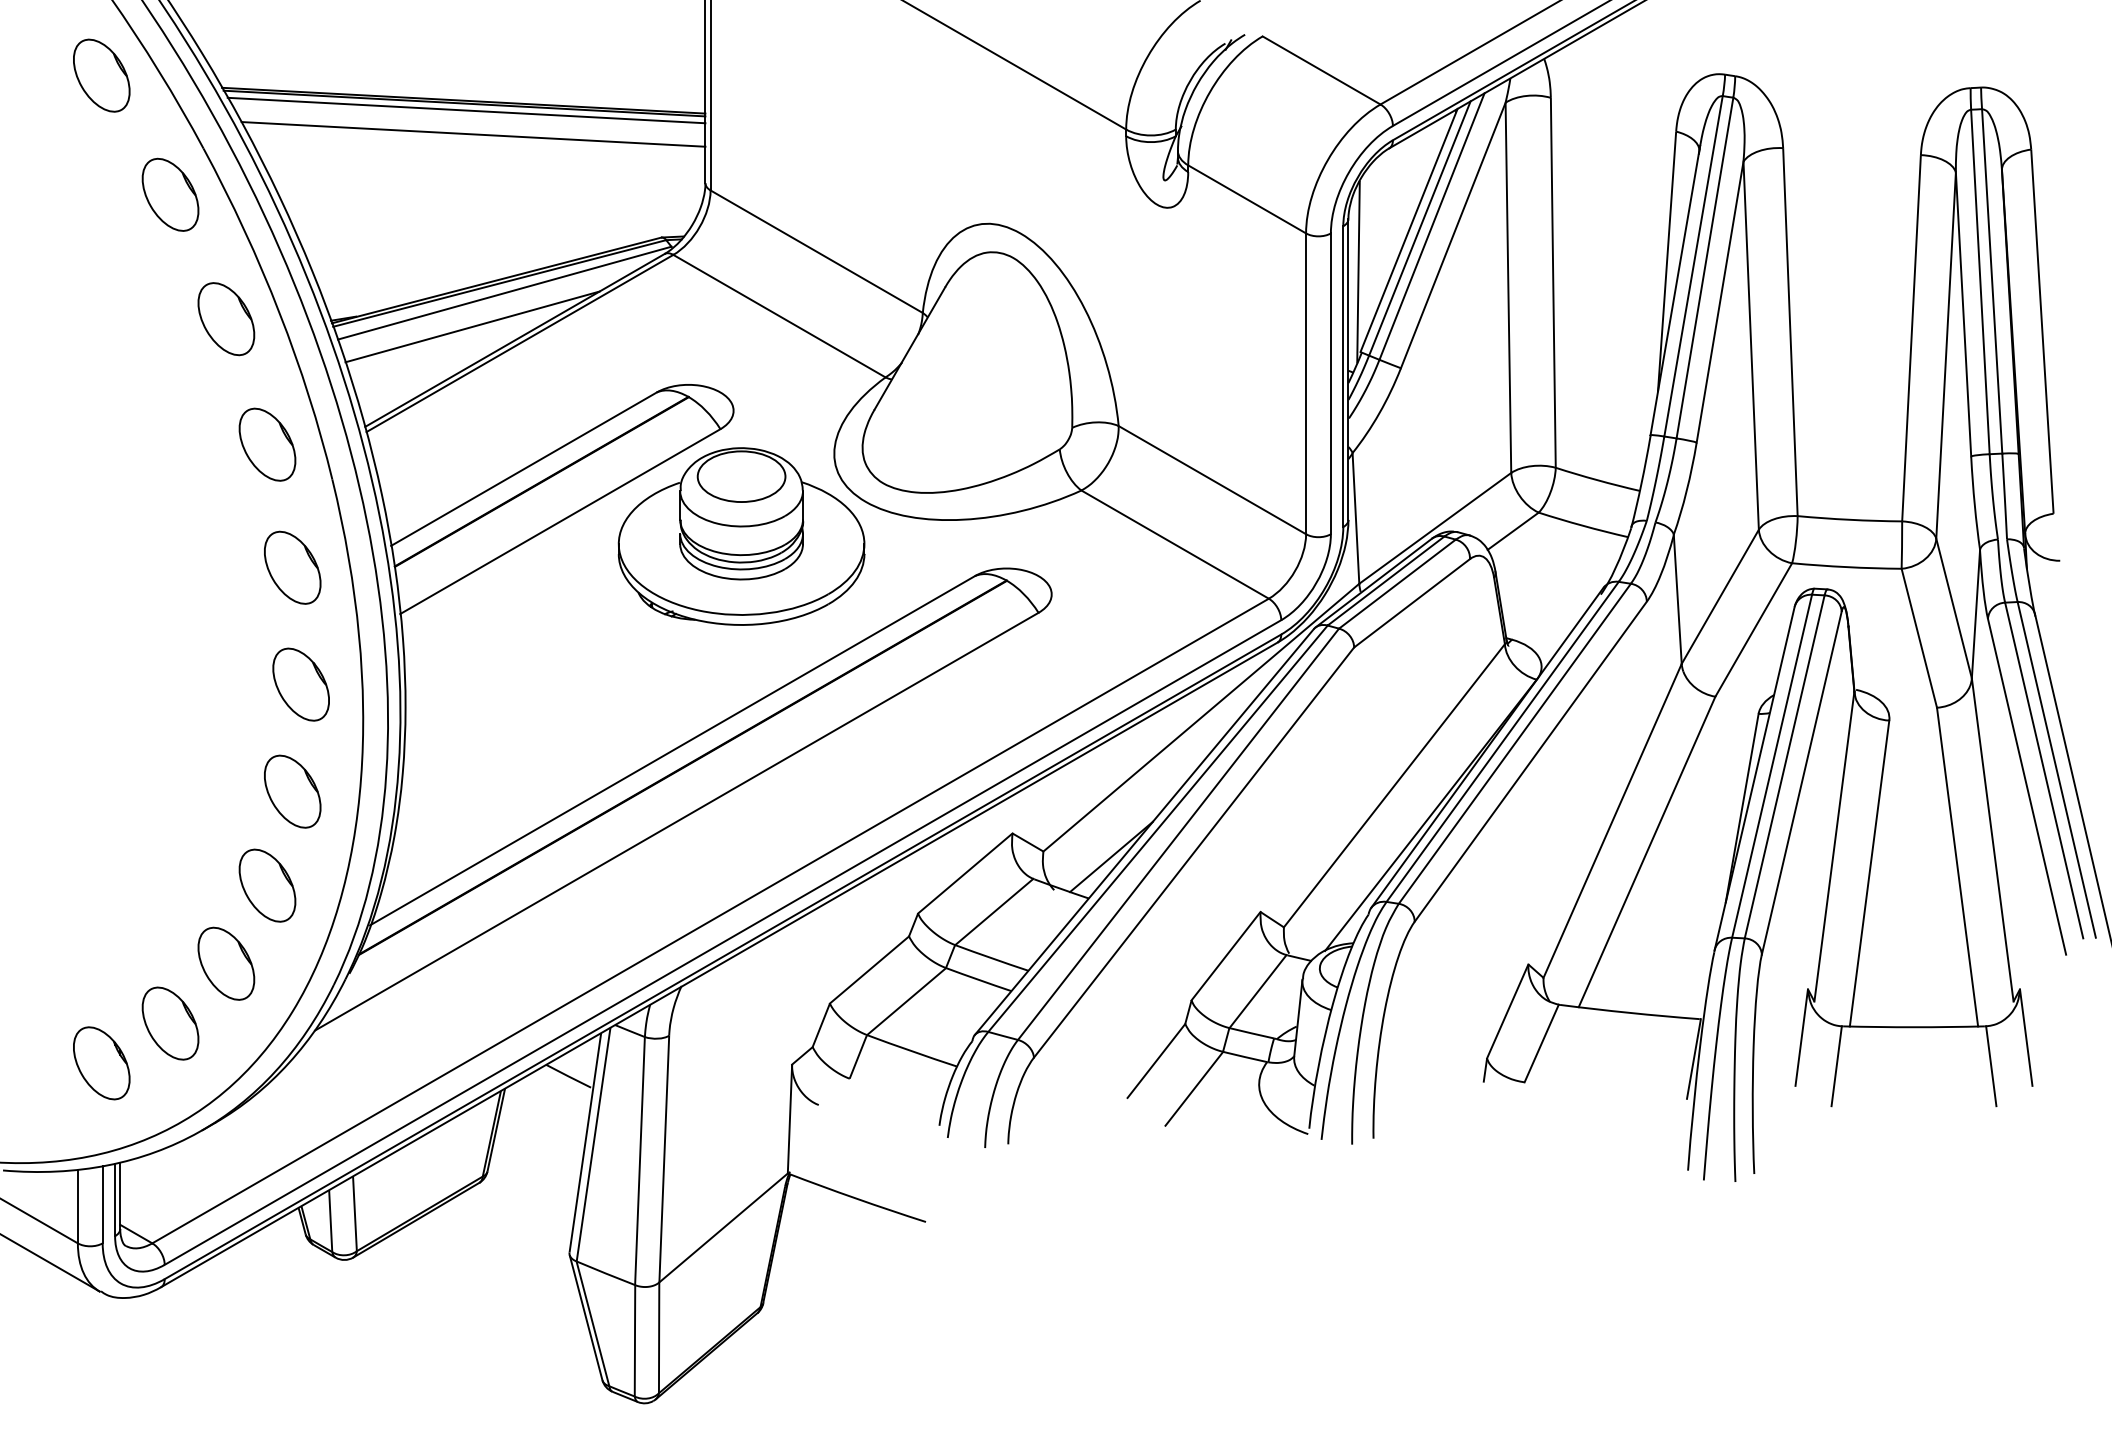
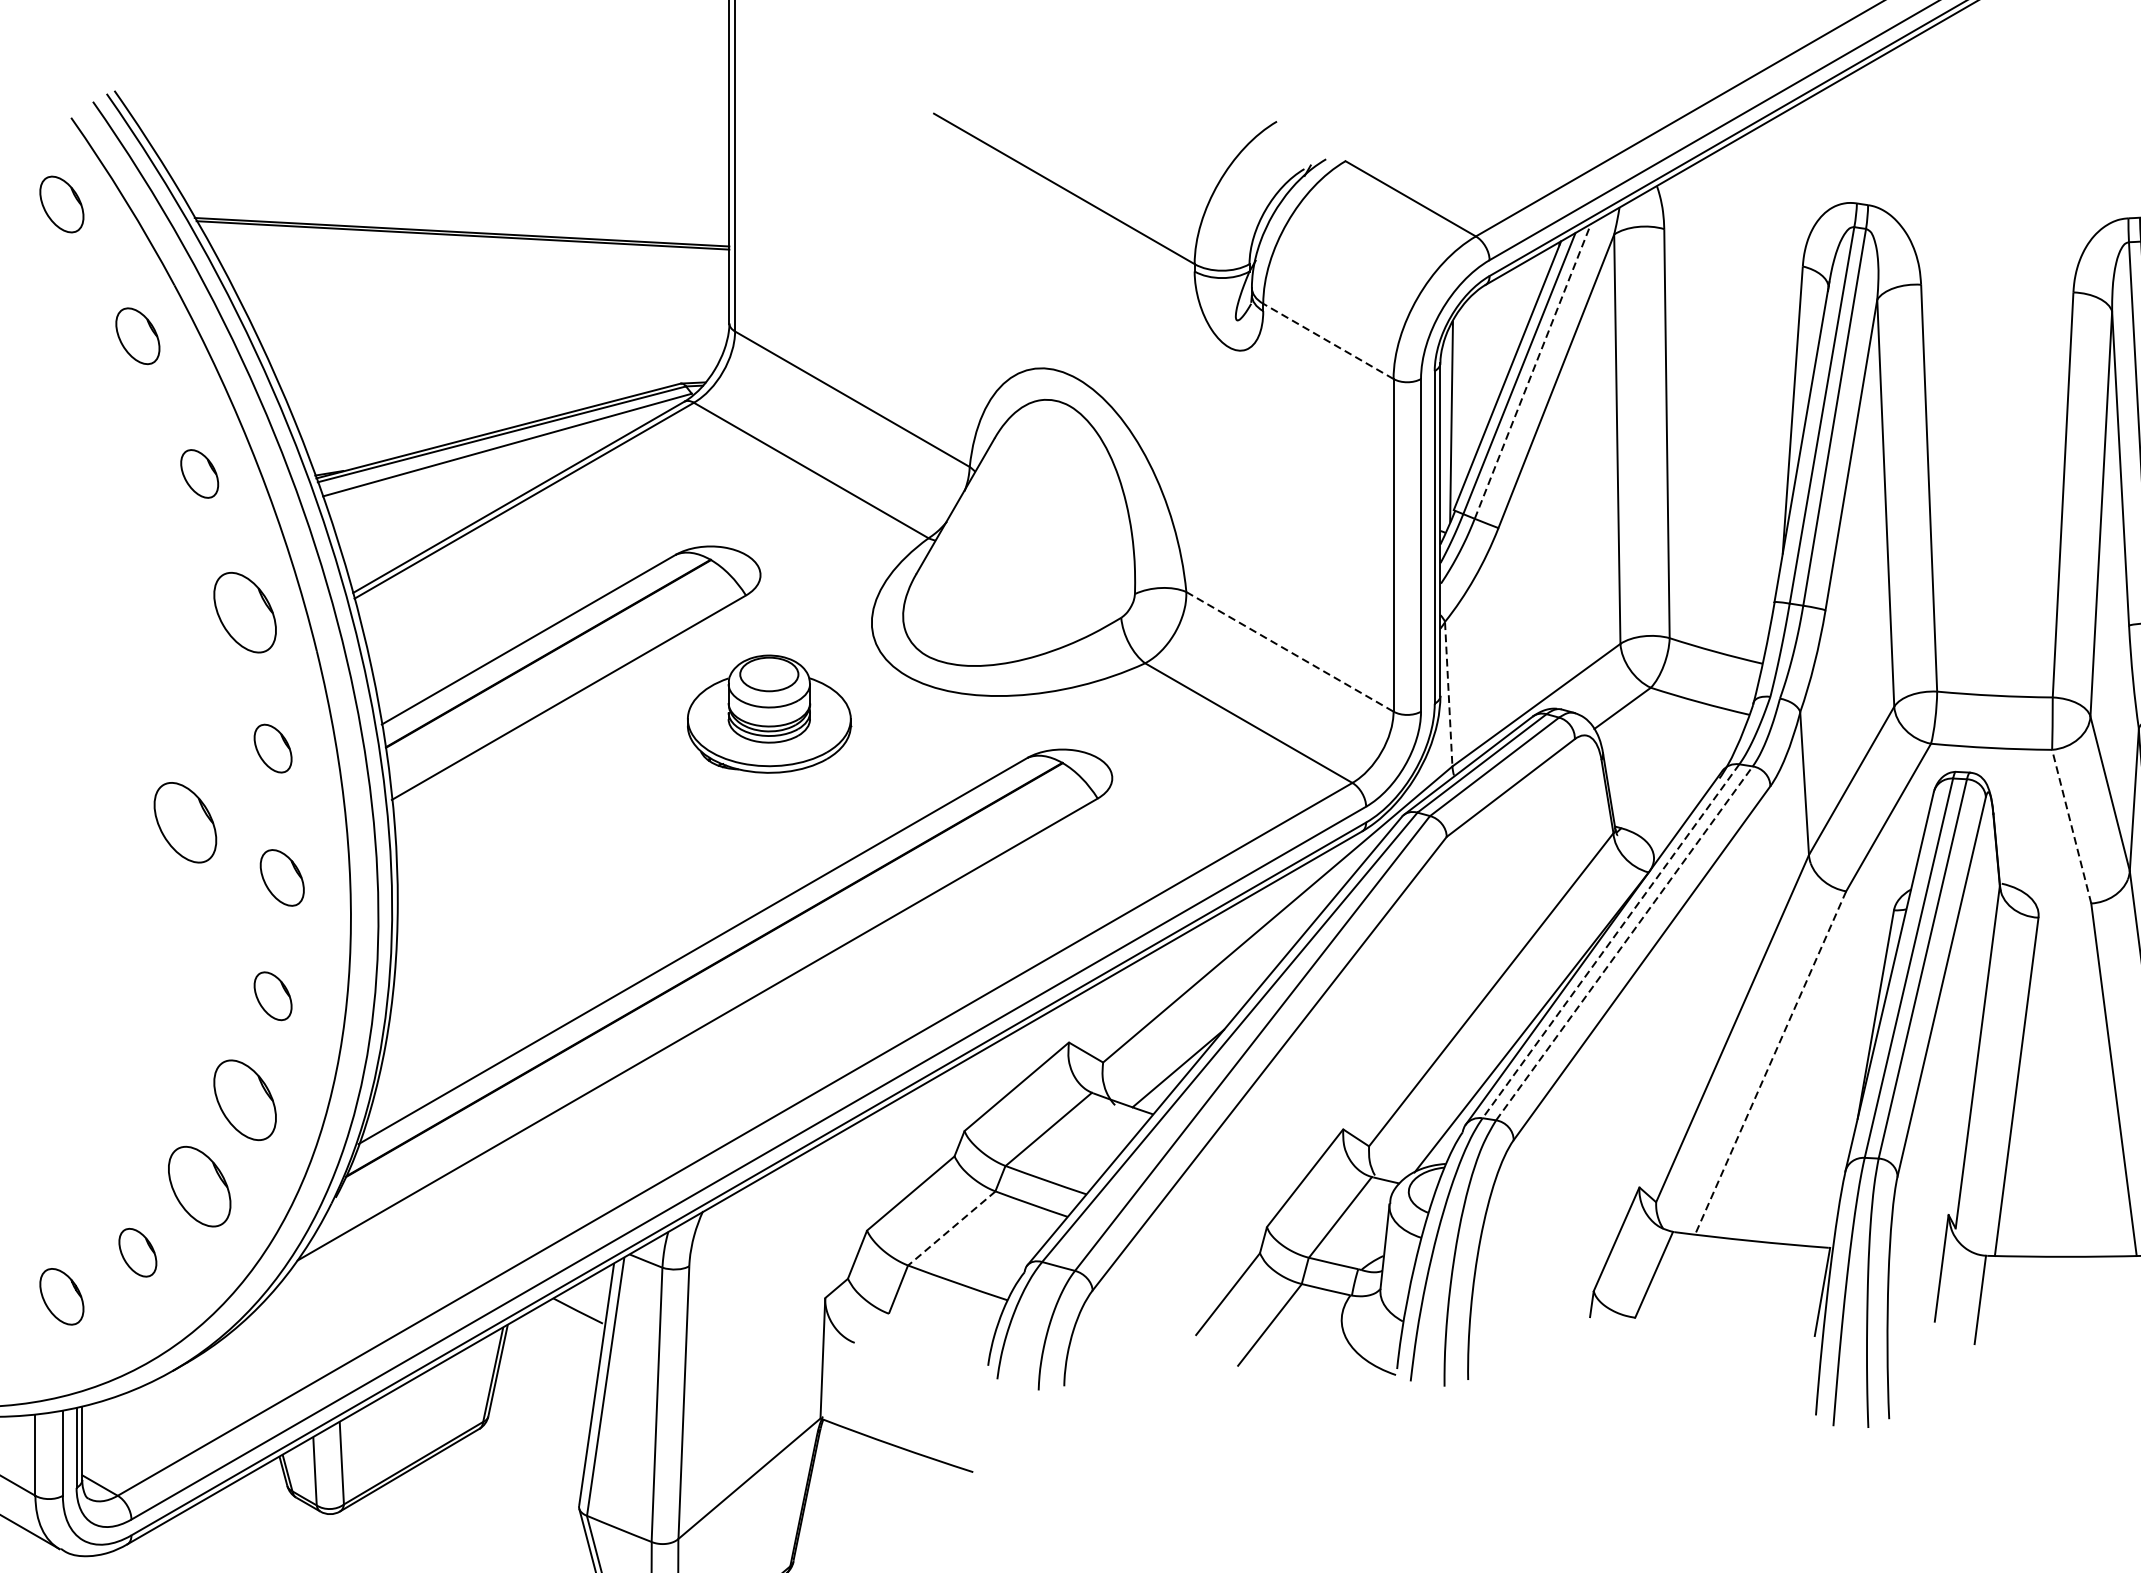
part: (101, 75) -> (61, 204), size x0.7
line: (466, 110) -> (465, 243), removed
line: (473, 134) -> (472, 269), removed
part: (170, 194) -> (137, 335), size x0.7
line: (1246, 199) -> (1327, 341), solid -> dashed
line: (1432, 226) -> (1533, 371), solid -> dashed
part: (226, 319) -> (199, 474), size x0.6
line: (472, 326) -> (471, 481), removed
line: (1212, 480) -> (1290, 652), solid -> dashed
line: (1355, 519) -> (1448, 695), solid -> dashed
part: (741, 536) -> (769, 714), size x0.6
part: (292, 567) -> (272, 748), size x0.6
part: (213, 634) -> (185, 822), added
line: (1919, 638) -> (2071, 826), solid -> dashed
part: (300, 684) -> (281, 877), size x0.7
line: (1502, 741) -> (1610, 940), solid -> dashed
line: (1514, 743) -> (1624, 943), solid -> dashed
part: (292, 791) -> (272, 996), size x0.6
line: (1647, 851) -> (1771, 1062), solid -> dashed
line: (906, 1001) -> (951, 1228), solid -> dashed
part: (170, 1023) -> (137, 1252), size x0.6
part: (101, 1063) -> (61, 1296), size x0.7

